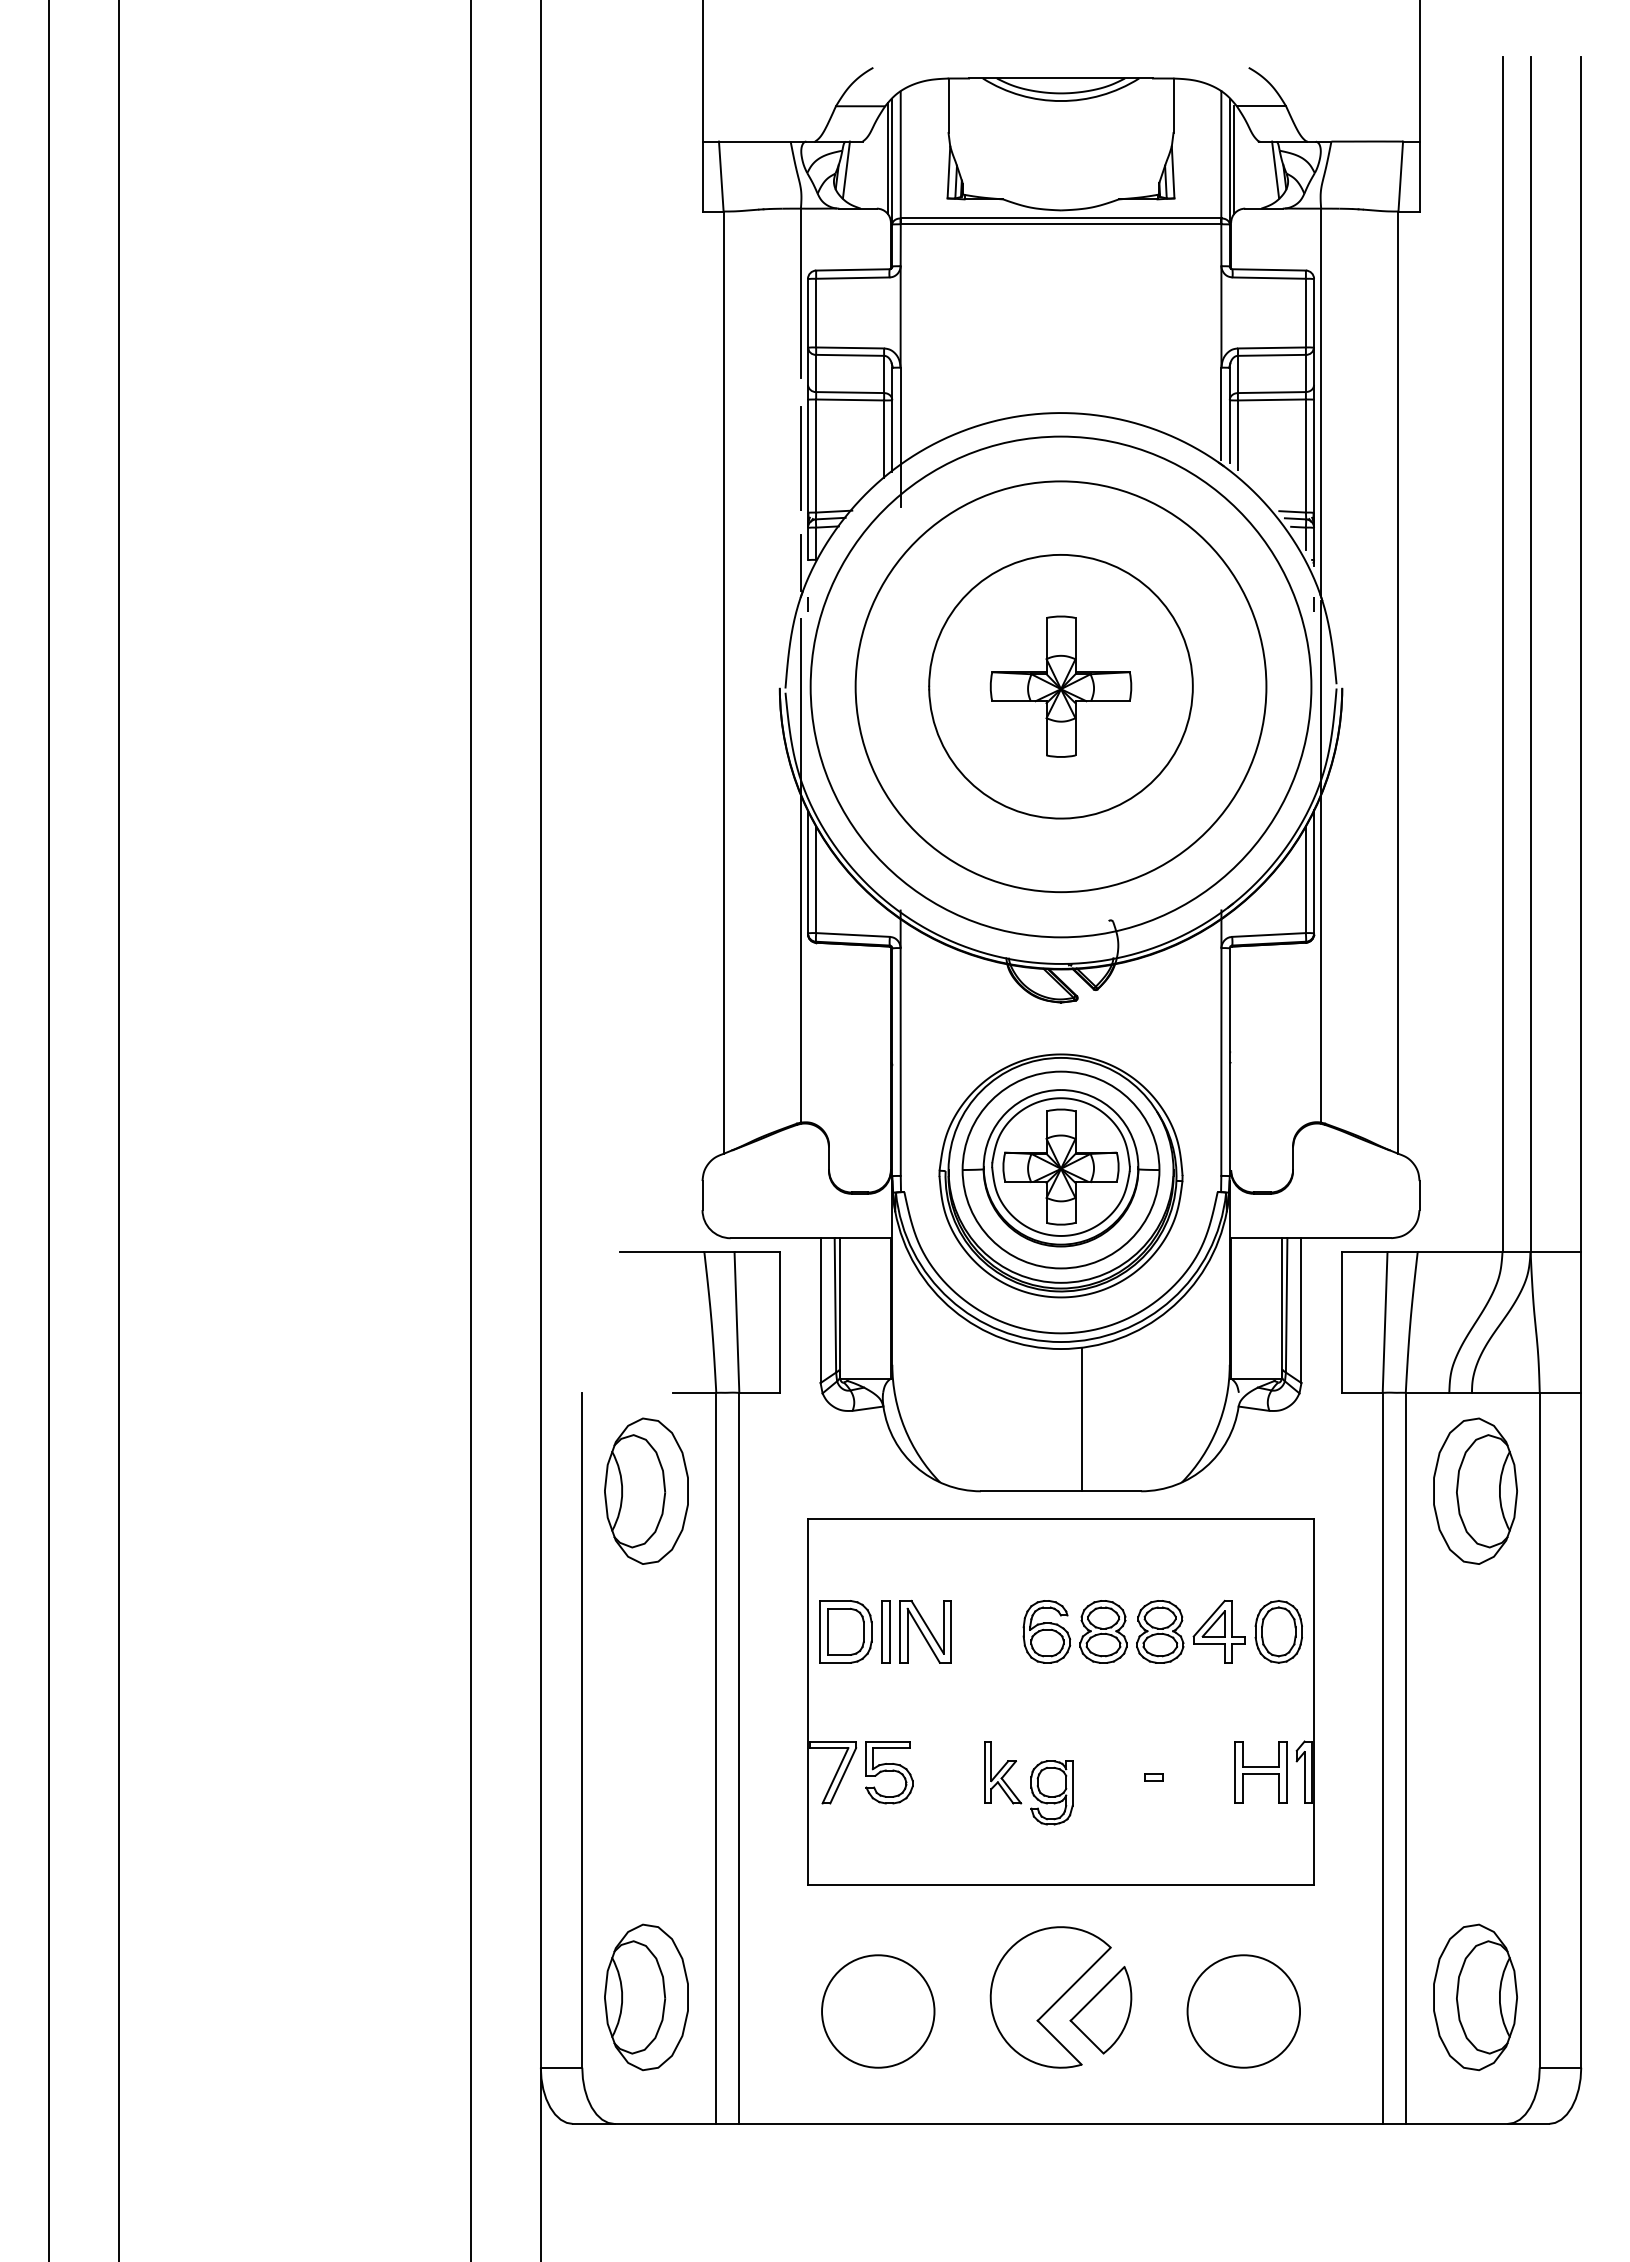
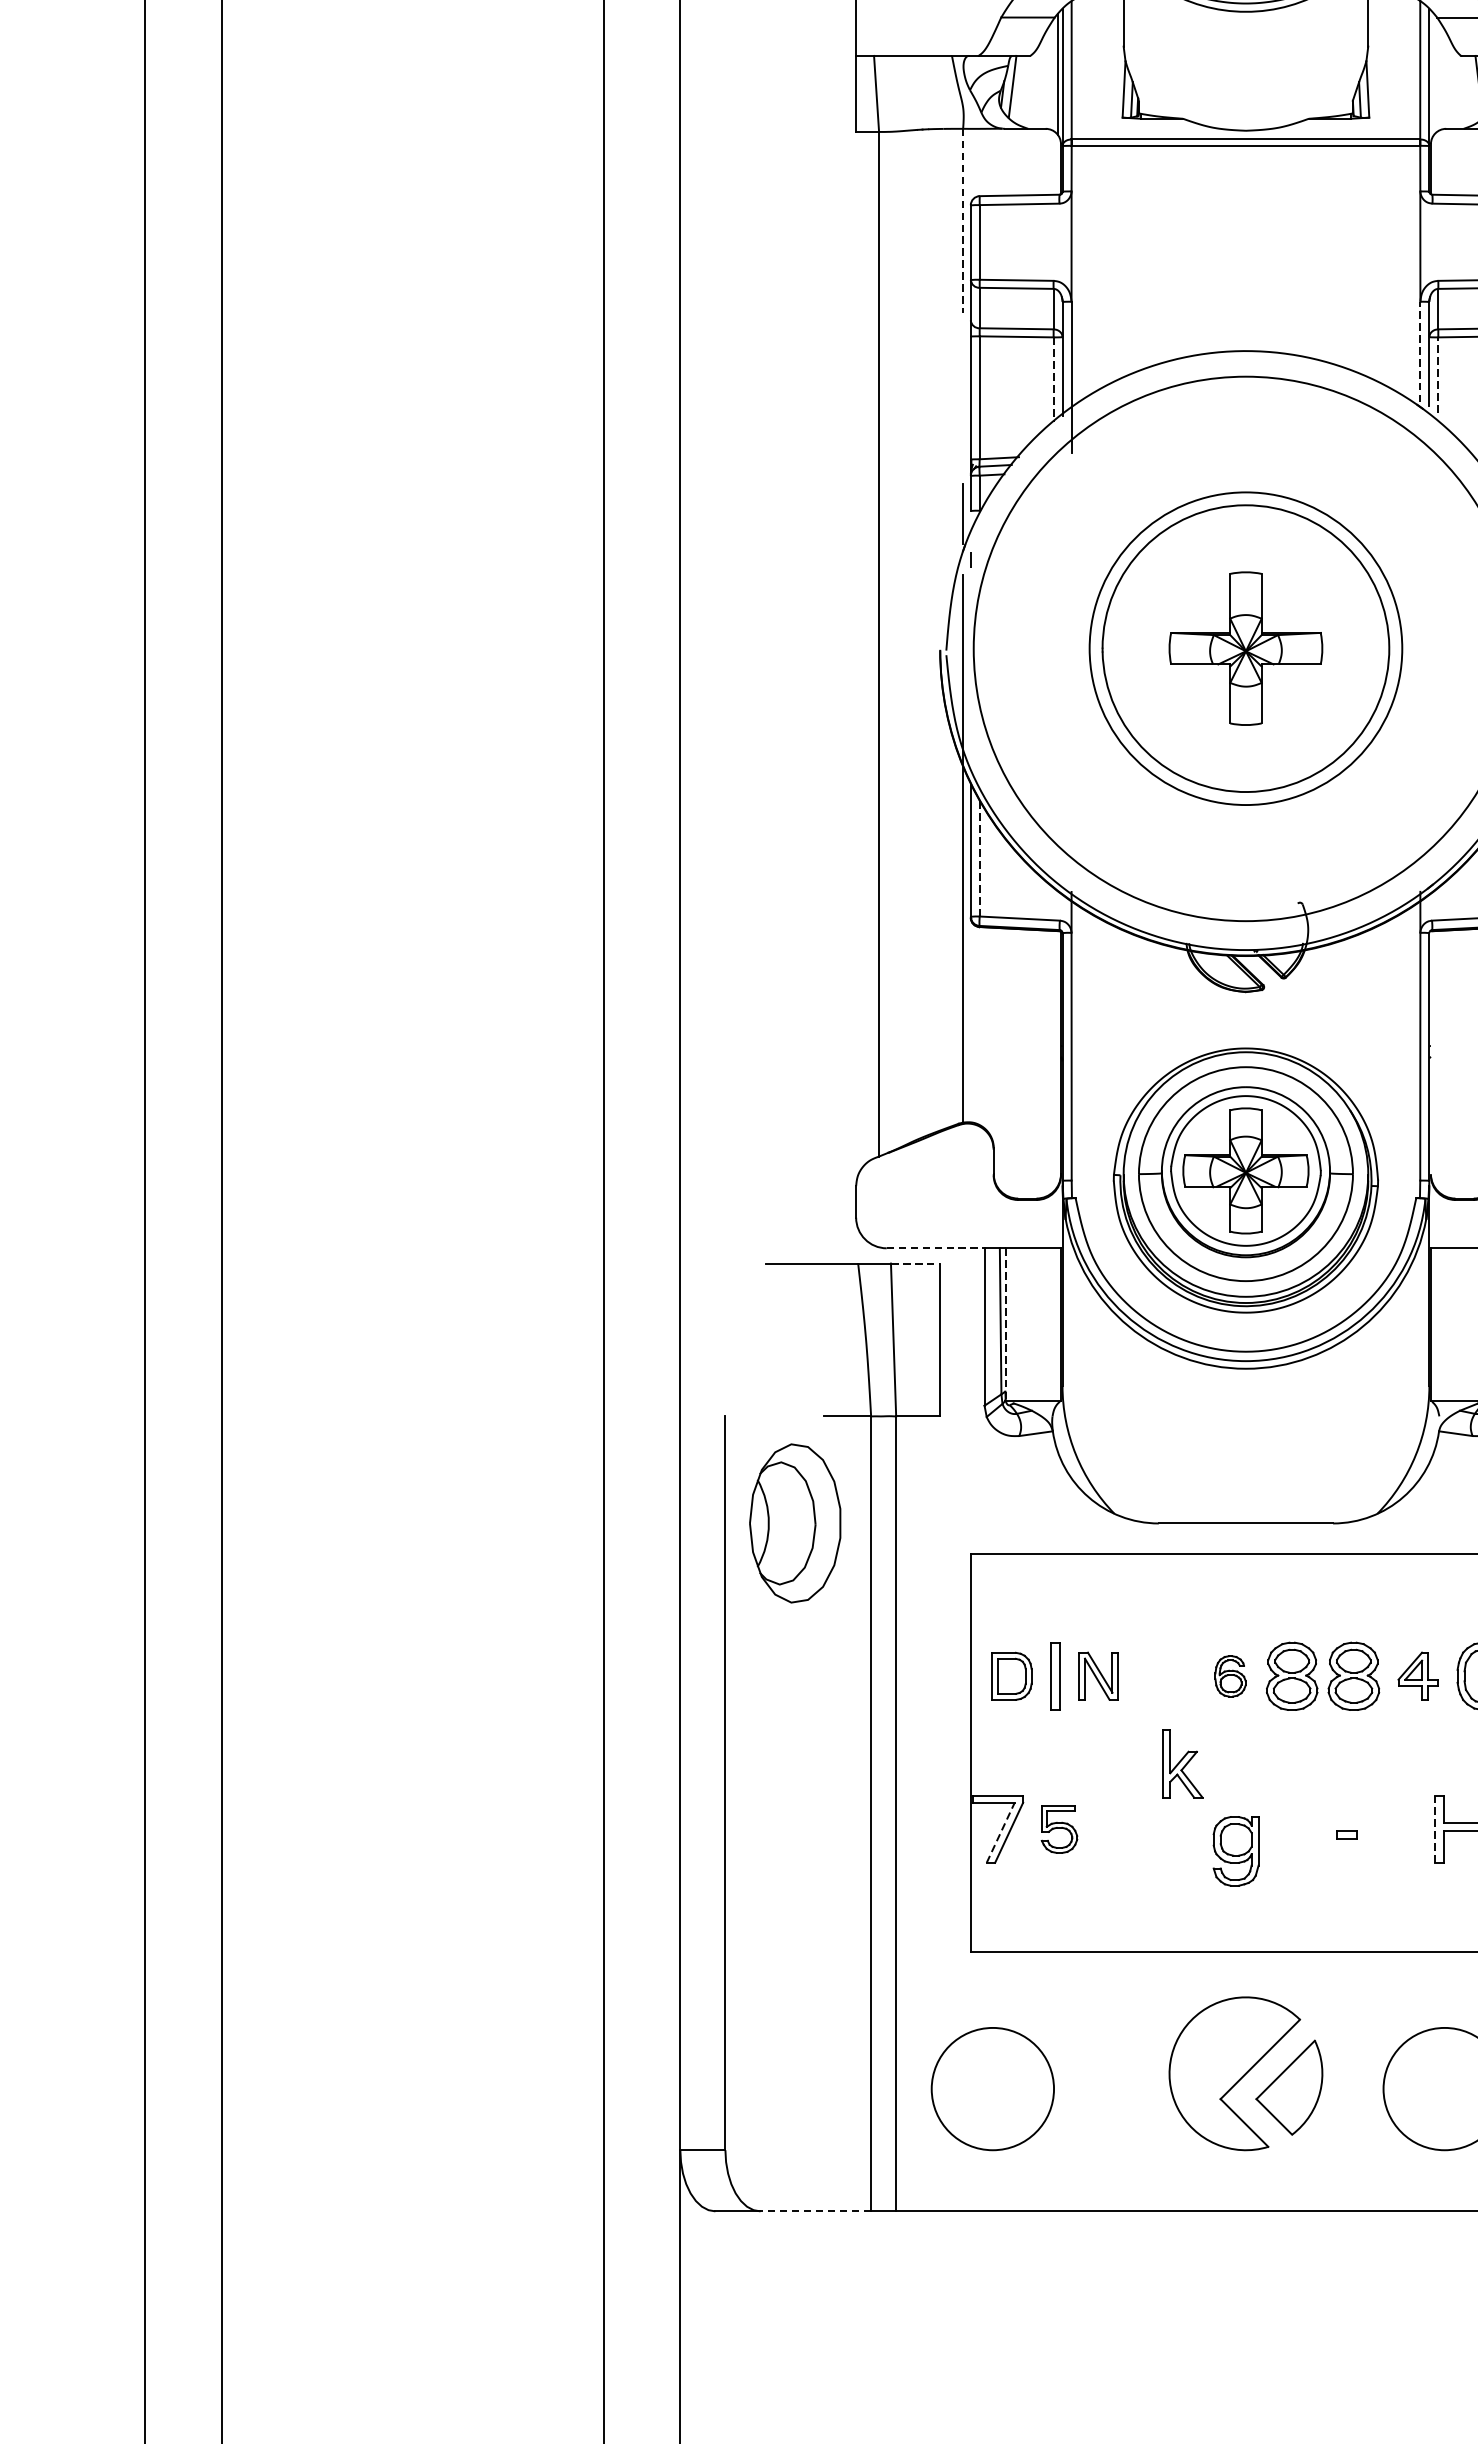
line: (1233, 160) -> (1433, 76), removed
line: (800, 293) -> (962, 221), solid -> dashed
line: (1221, 413) -> (1420, 351), solid -> dashed
line: (1237, 435) -> (1437, 375), solid -> dashed
line: (884, 439) -> (1054, 379), solid -> dashed
line: (800, 458) -> (962, 400), removed
circle: (1060, 686) -> (1245, 648), size x0.7
line: (816, 879) -> (980, 858), solid -> dashed
line: (775, 1238) -> (935, 1248), solid -> dashed
line: (757, 1252) -> (915, 1263), solid -> dashed
line: (840, 1309) -> (1006, 1325), solid -> dashed
line: (1082, 1419) -> (1269, 1445), removed
part: (845, 1631) -> (1011, 1675), size x0.7
part: (925, 1631) -> (1098, 1675), size x0.7
part: (1046, 1631) -> (1230, 1675), size x0.6
part: (1218, 1631) -> (1417, 1675), size x0.7
part: (889, 1772) -> (1059, 1829), size x0.7
part: (1003, 1772) -> (1183, 1763), moved
line: (1235, 1772) -> (1435, 1829), solid -> dashed
line: (835, 1775) -> (1000, 1832), solid -> dashed
part: (646, 1997) -> (795, 2073), removed
circle: (878, 2011) -> (993, 2089), moved
line: (665, 2123) -> (815, 2210), solid -> dashed

